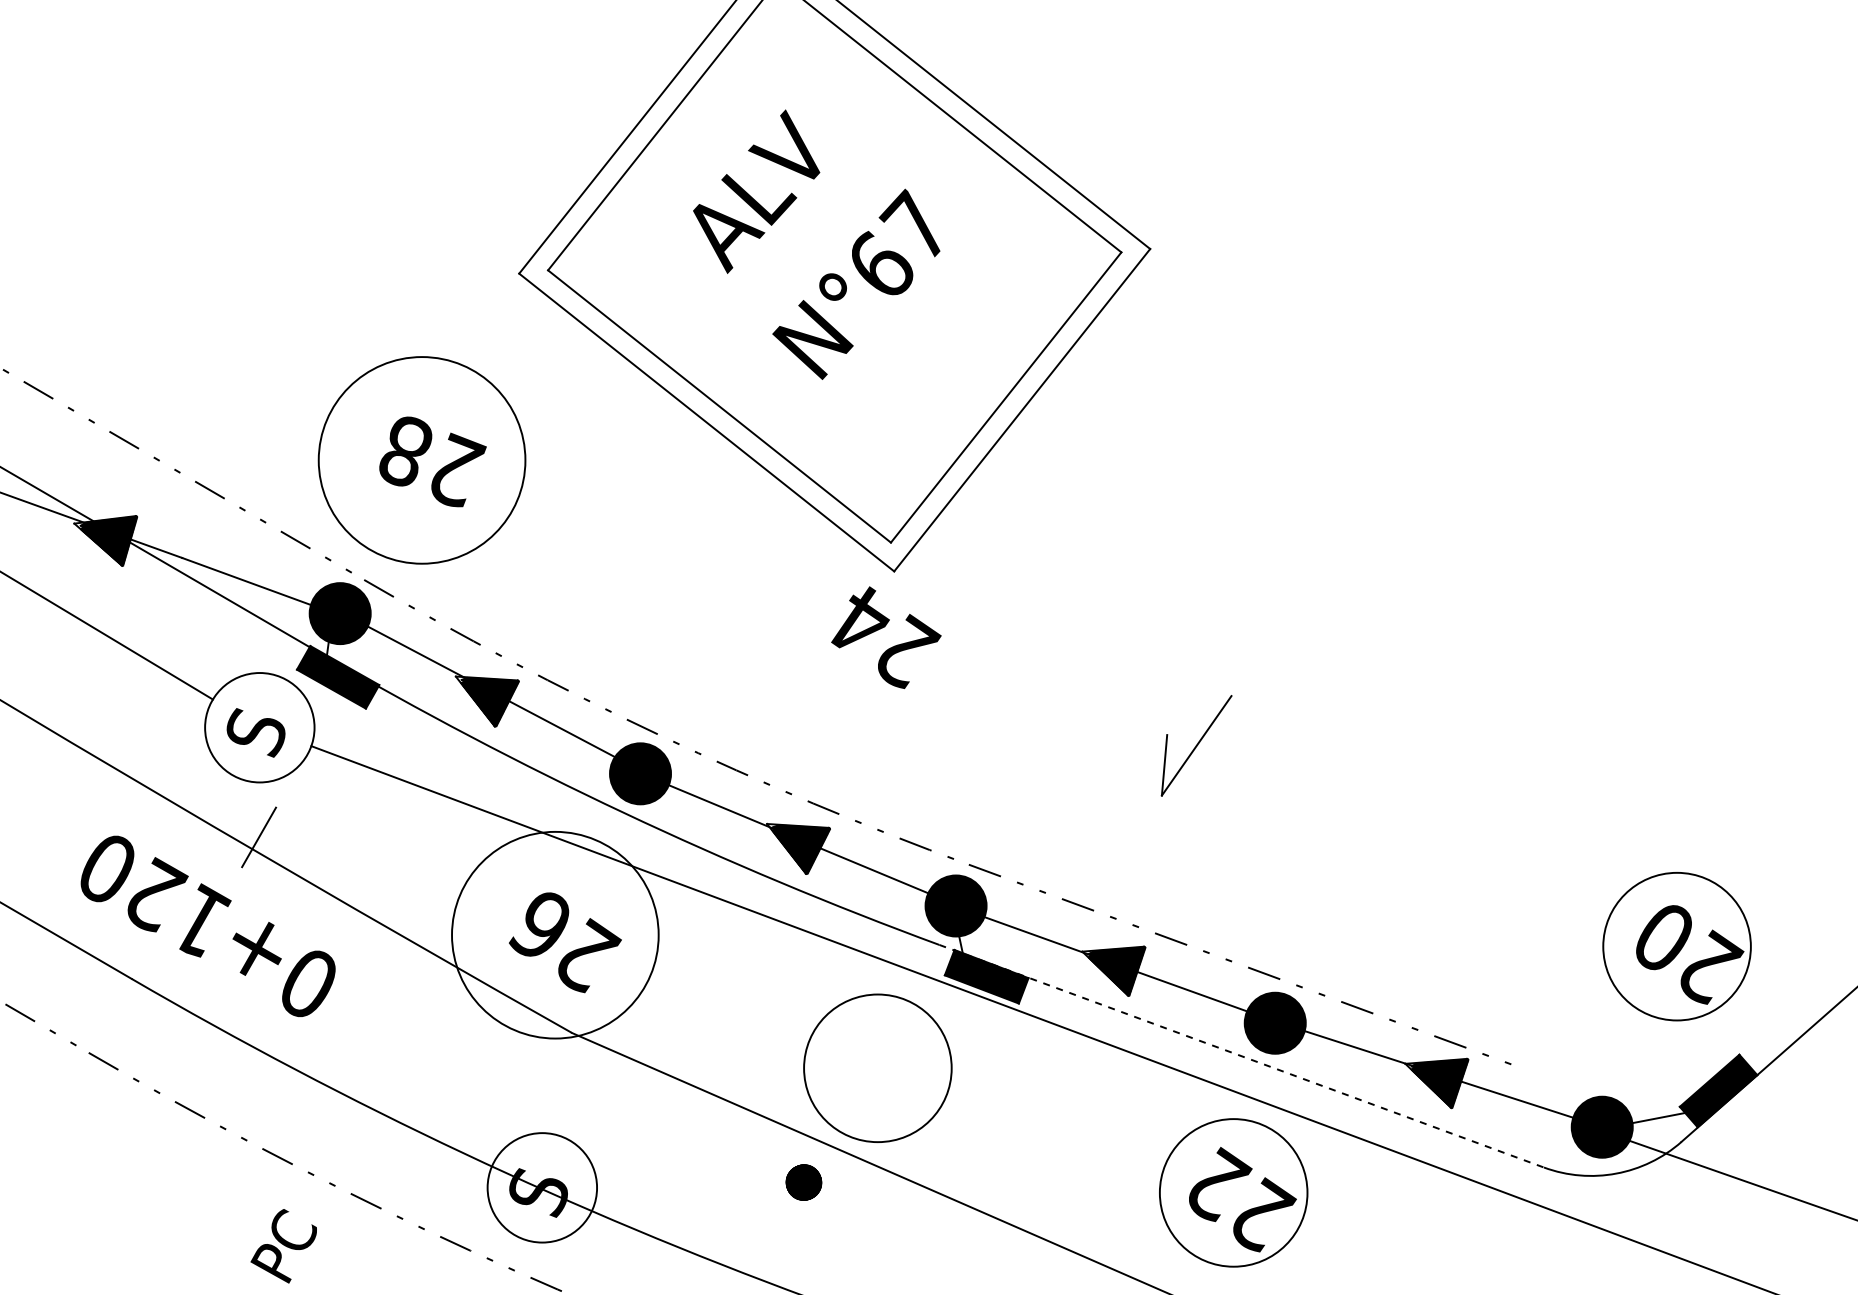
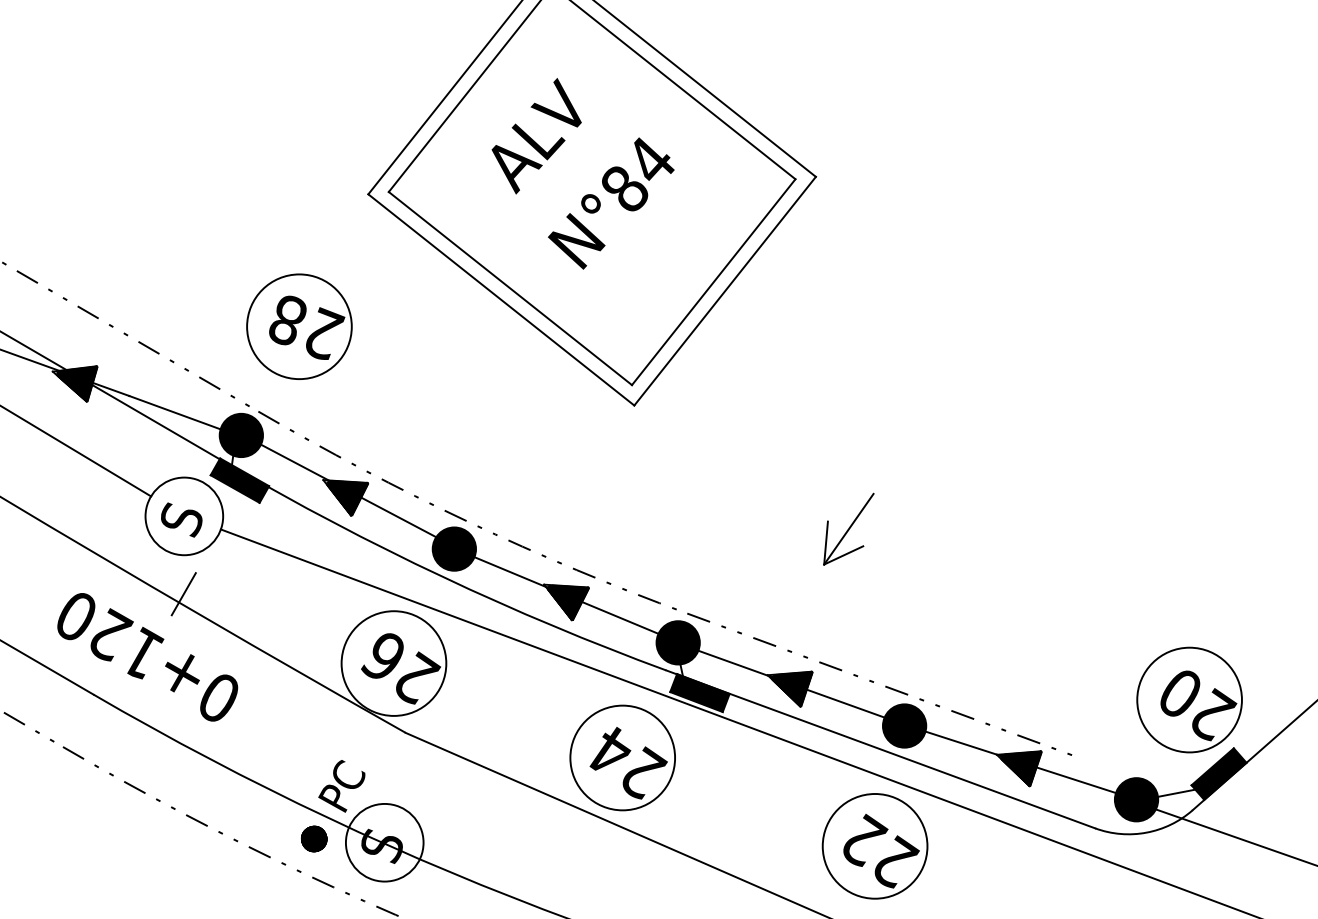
text: (899, 242) -> (638, 172), N°67 -> N°84
circle: (421, 460) -> (299, 326), size x0.71
text: (886, 637) -> (628, 763), moved
line: (1188, 782) -> (843, 555), added
circle: (555, 935) -> (394, 663), size x0.71
part: (1676, 946) -> (1189, 699), moved
line: (1242, 1056) -> (881, 749), dashed -> solid
part: (803, 1182) -> (313, 838), moved
text: (283, 1246) -> (341, 786), moved

